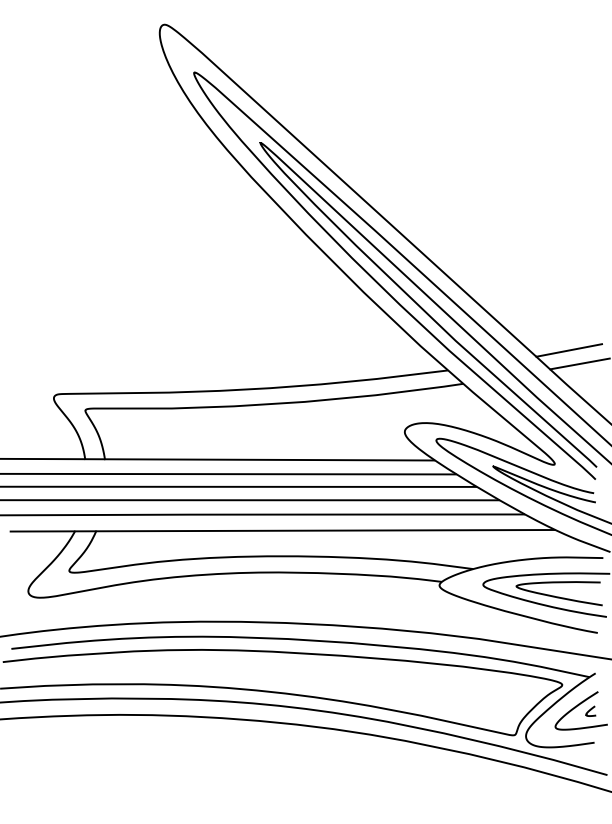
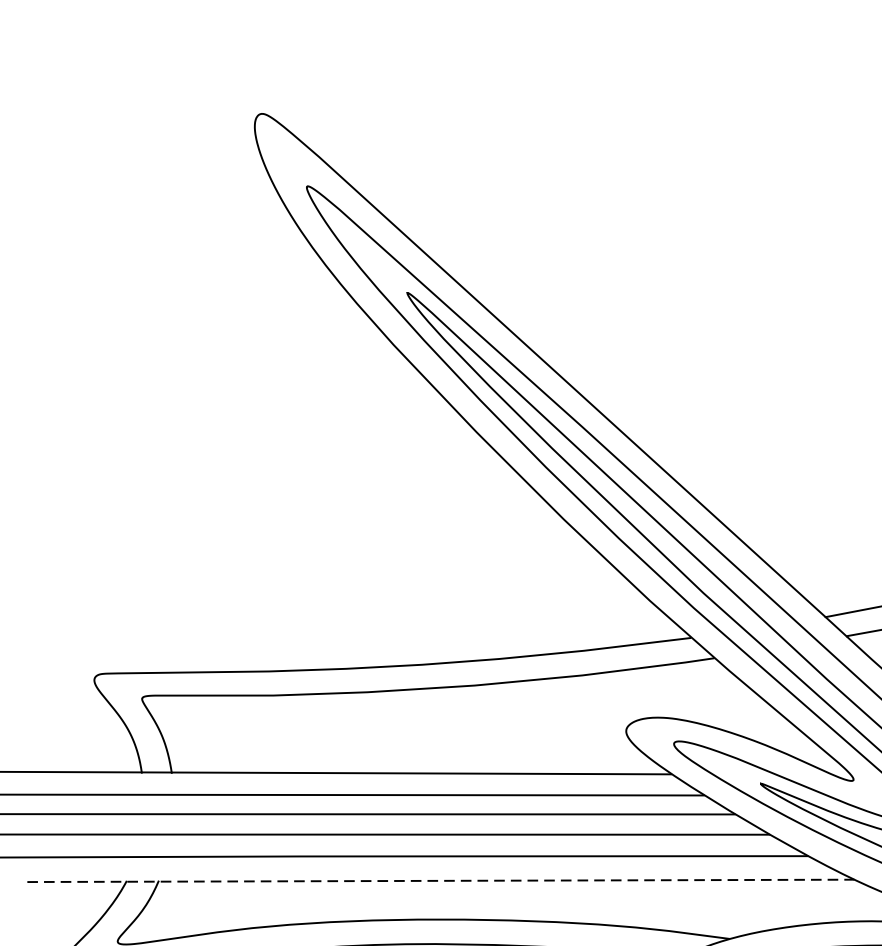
line: (282, 530) -> (440, 880), solid -> dashed

